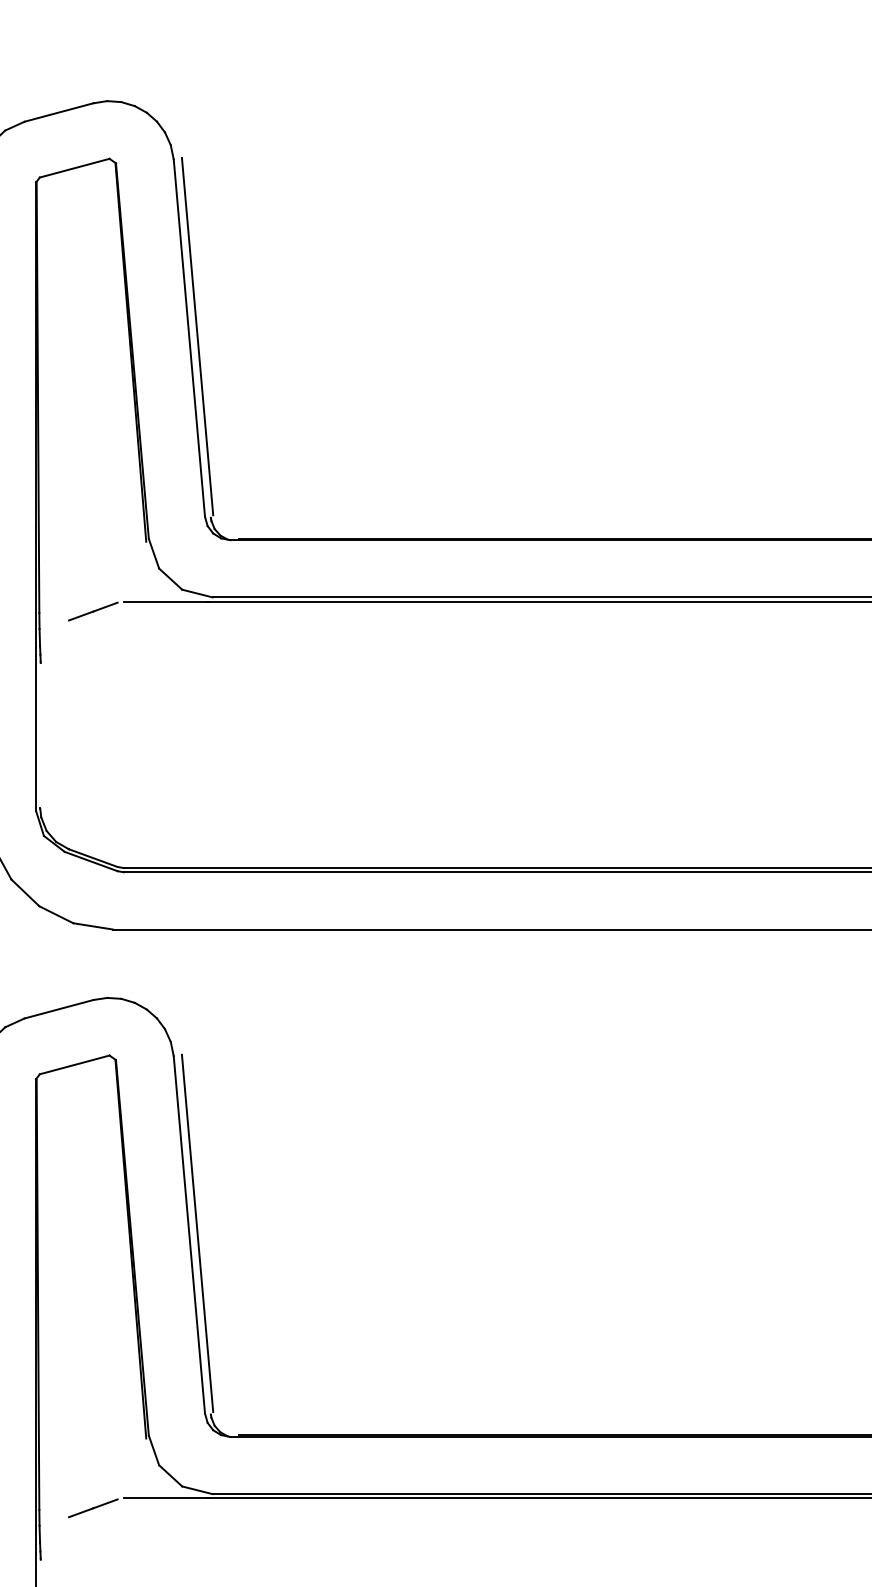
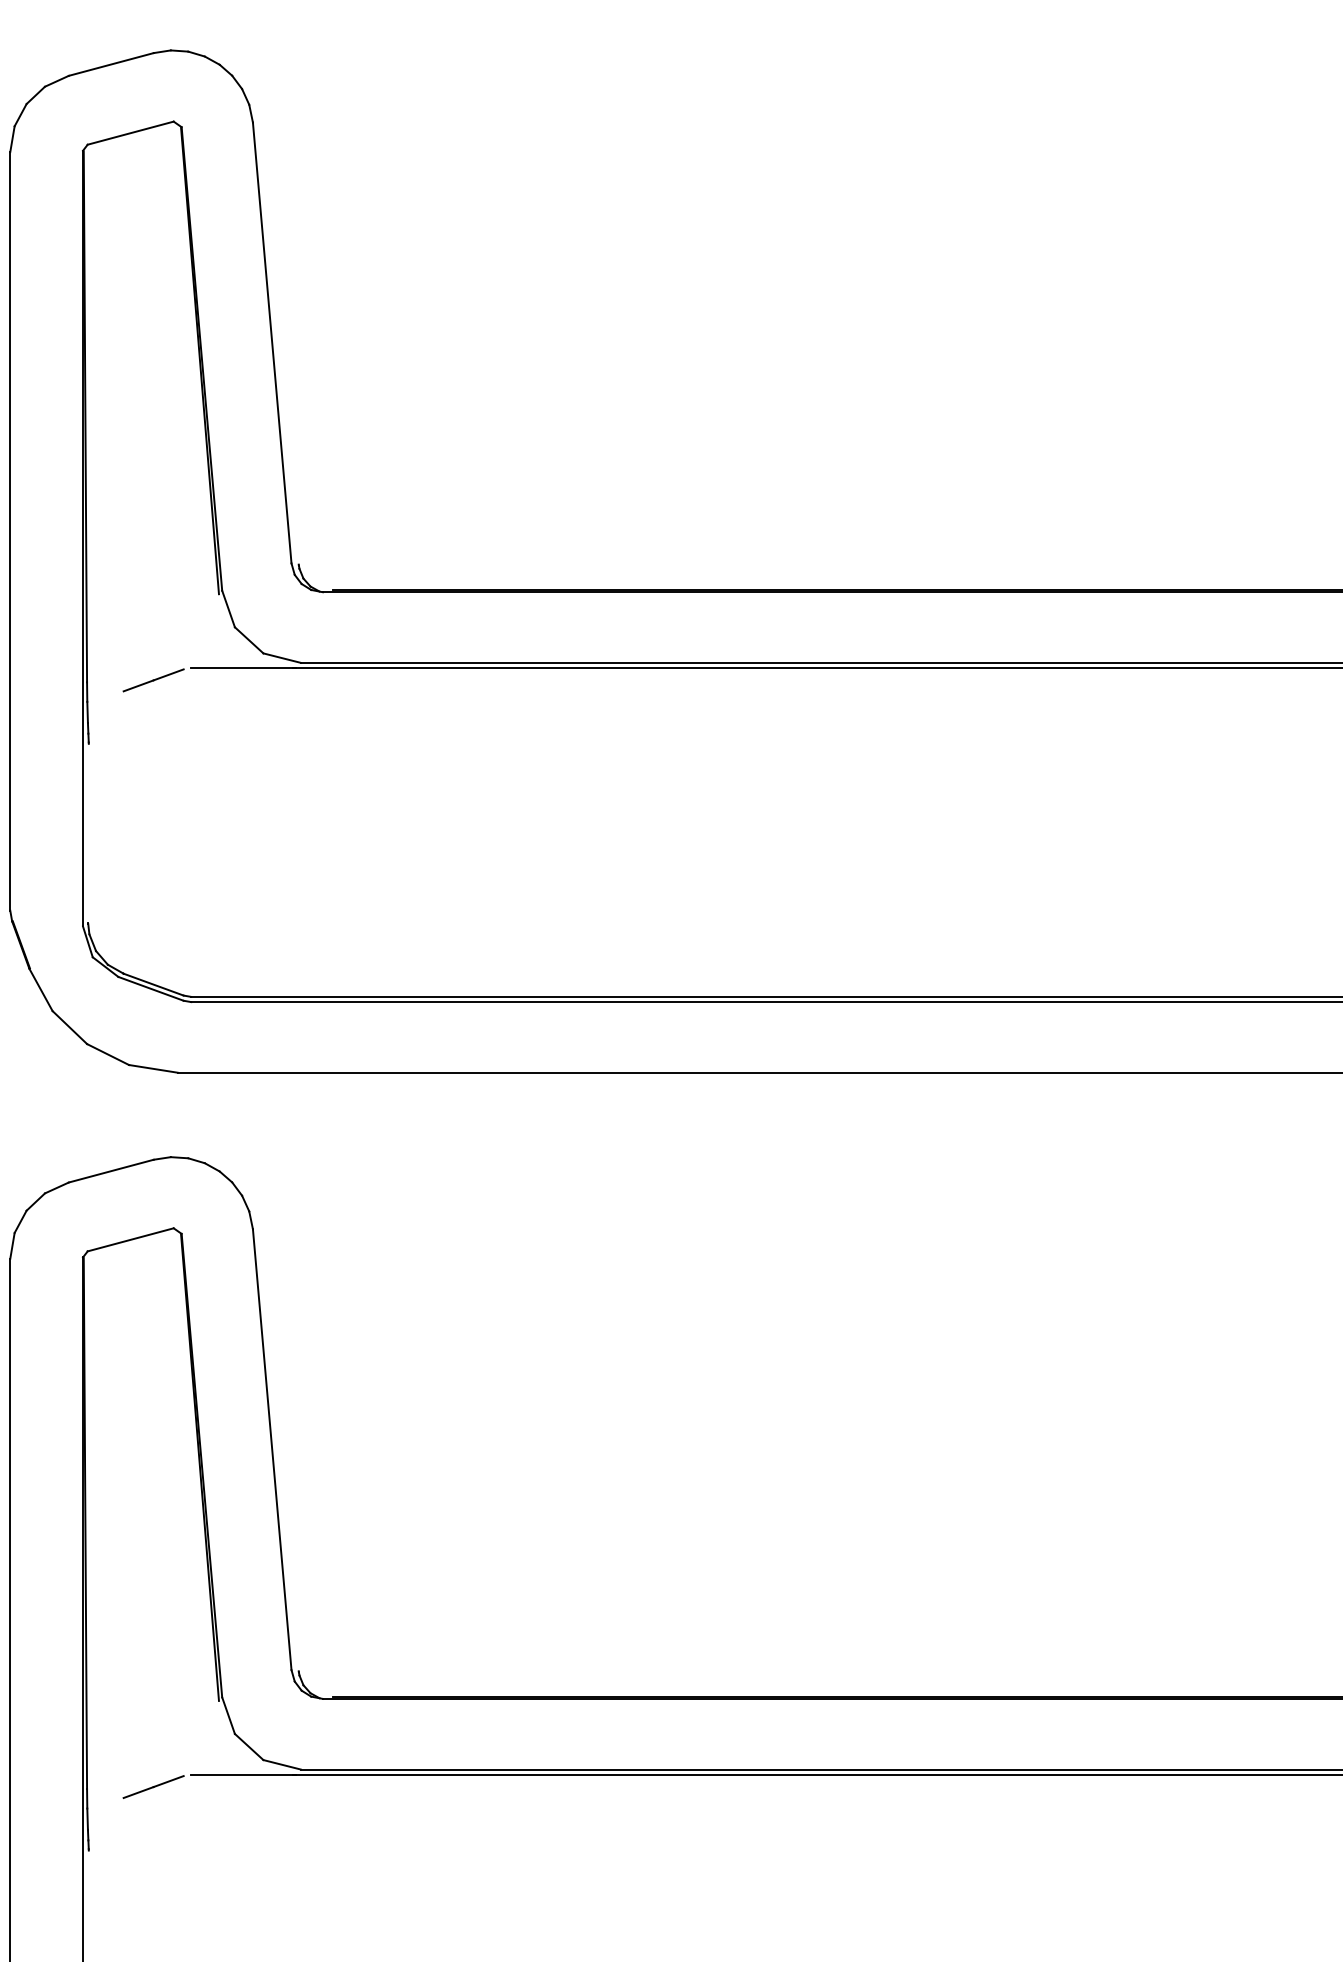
line: (197, 336) -> (282, 340), removed
line: (197, 1233) -> (282, 1447), removed

